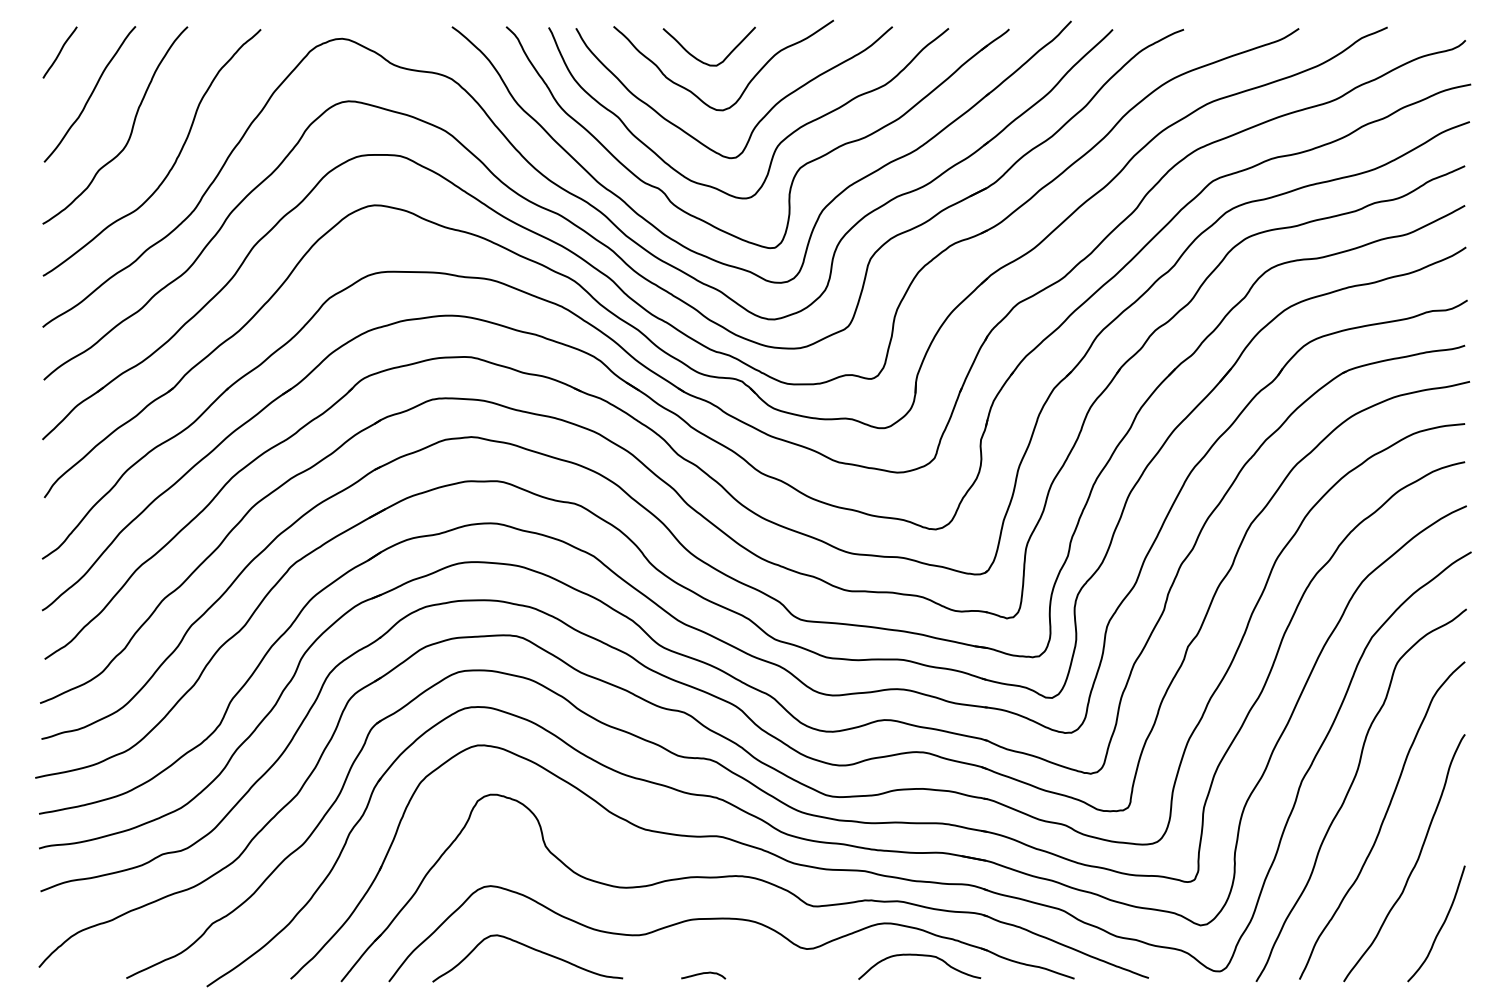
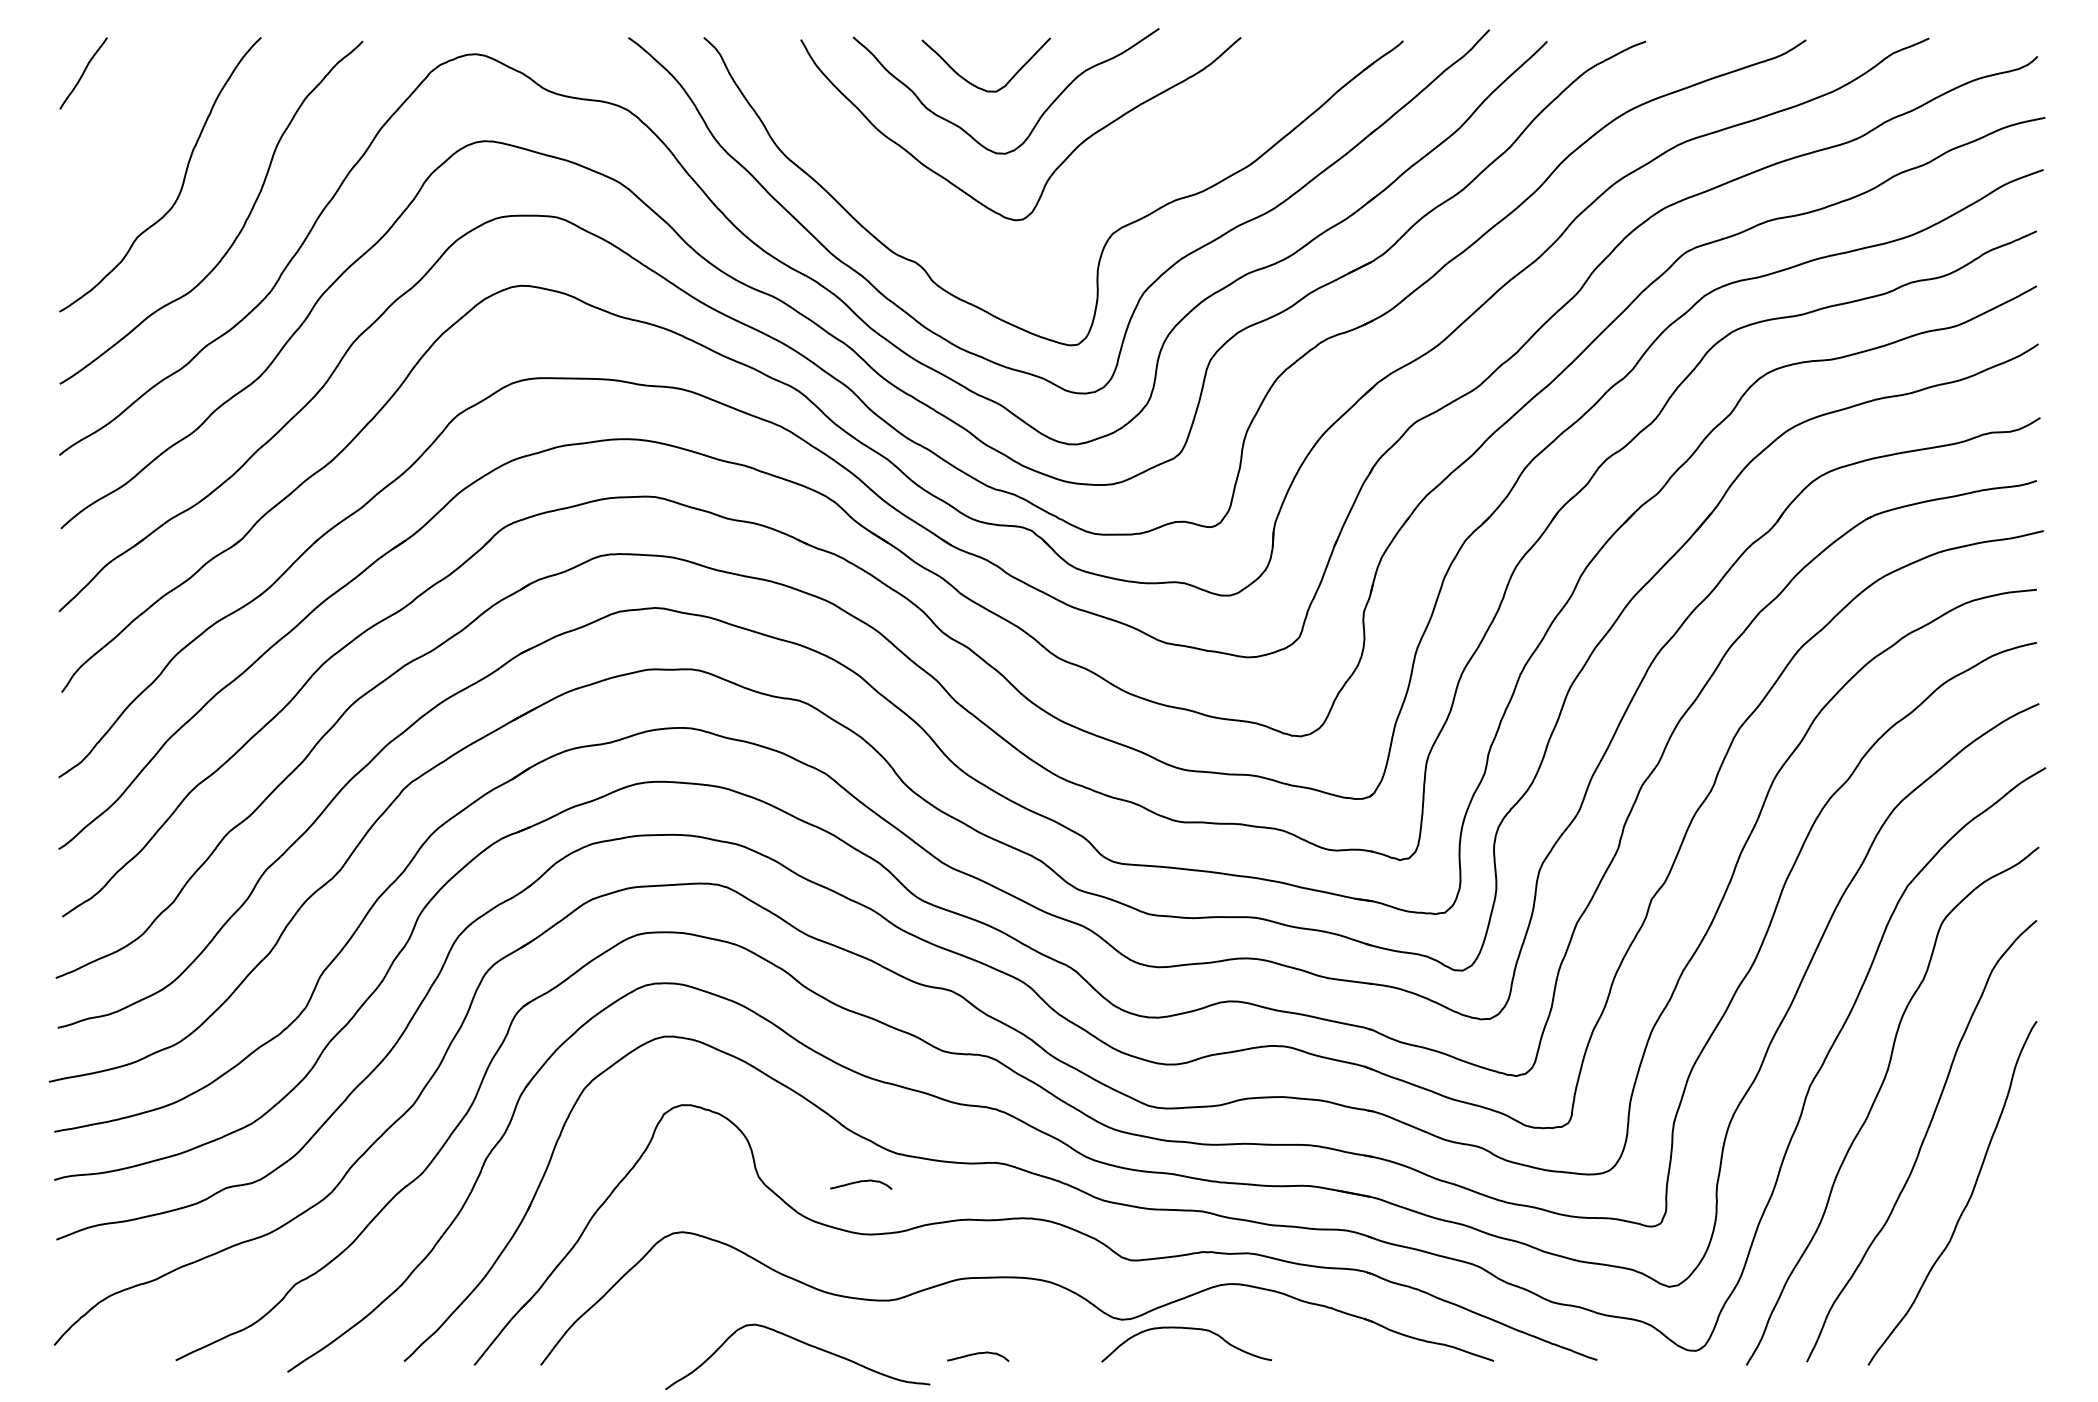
curve: (90, 94) -> (126, 131), removed
curve: (779, 143) -> (1083, 199), removed
curve: (619, 850) -> (861, 1182), added
curve: (1441, 926) -> (2003, 1288), removed
curve: (531, 948) -> (802, 1343), moved
curve: (920, 956) -> (1187, 1329), moved

